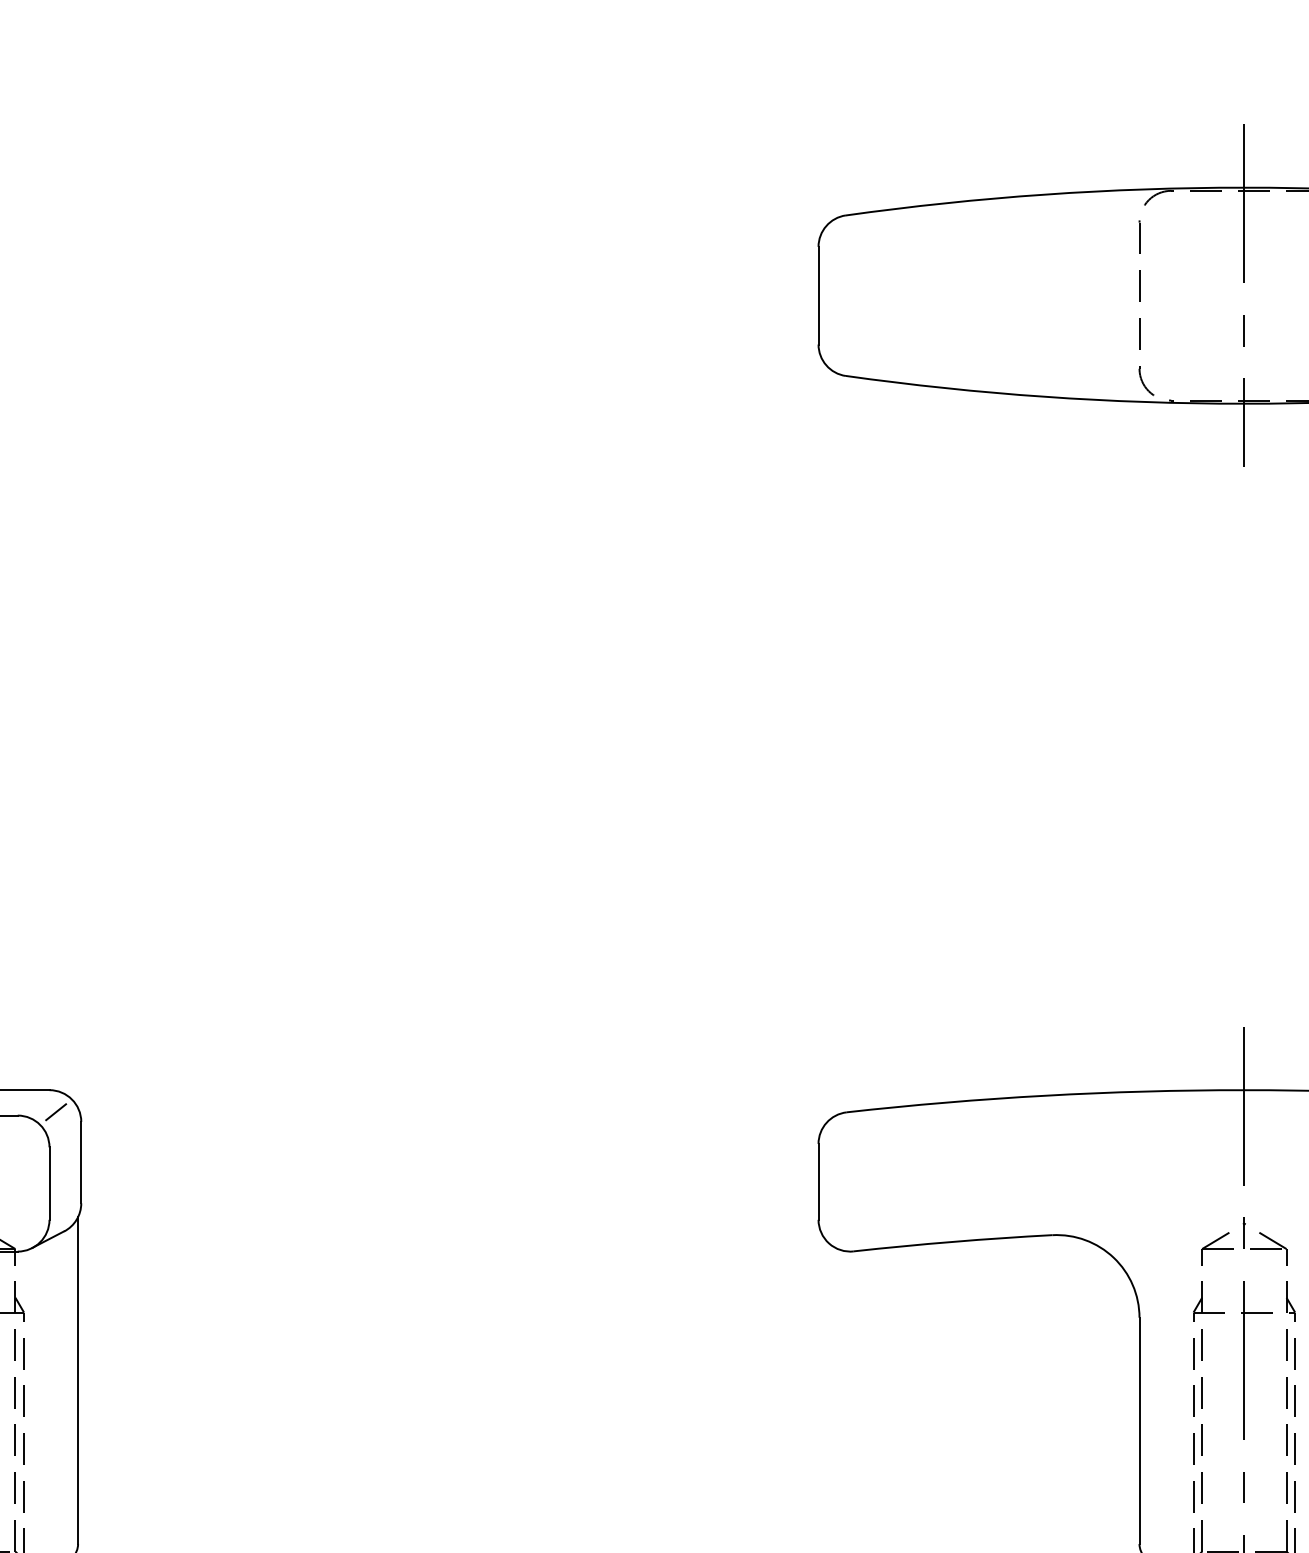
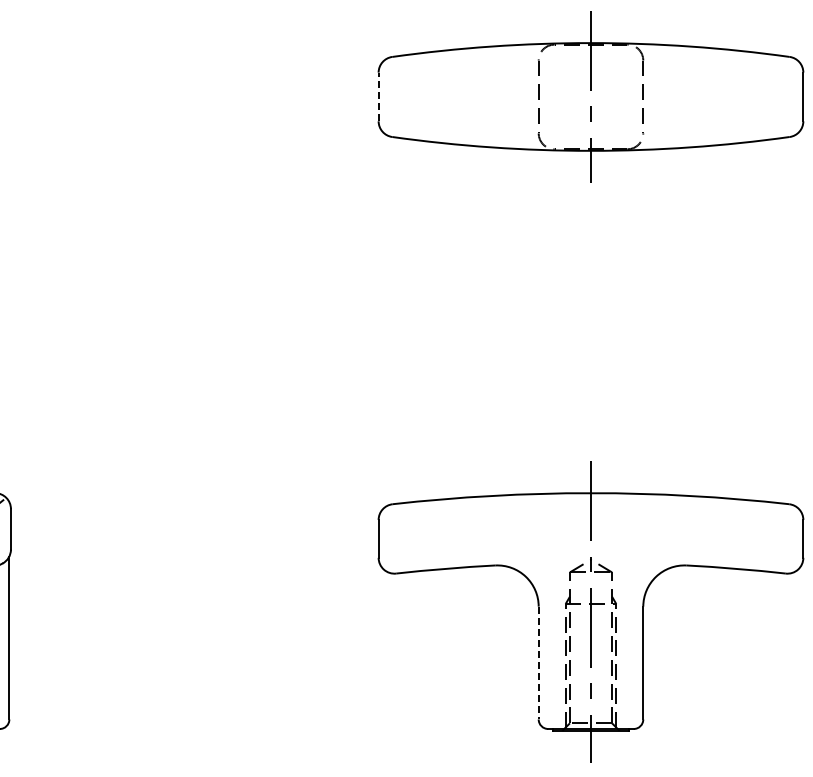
line: (818, 294) -> (378, 96), solid -> dashed
line: (1139, 1431) -> (538, 663), solid -> dashed

